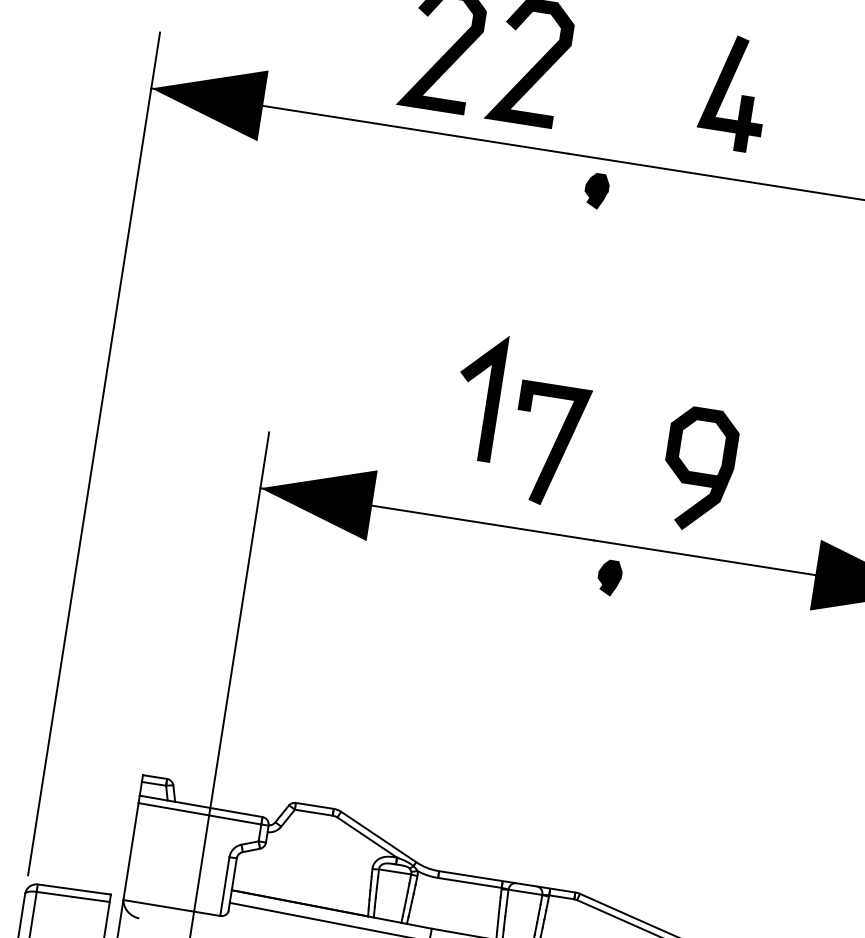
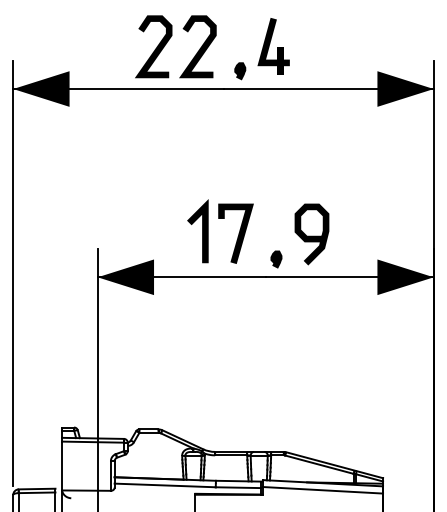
part: (734, 93) -> (273, 46), moved
part: (597, 191) -> (240, 71), moved
line: (487, 398) -> (202, 231), moved
part: (609, 577) -> (276, 259), moved

